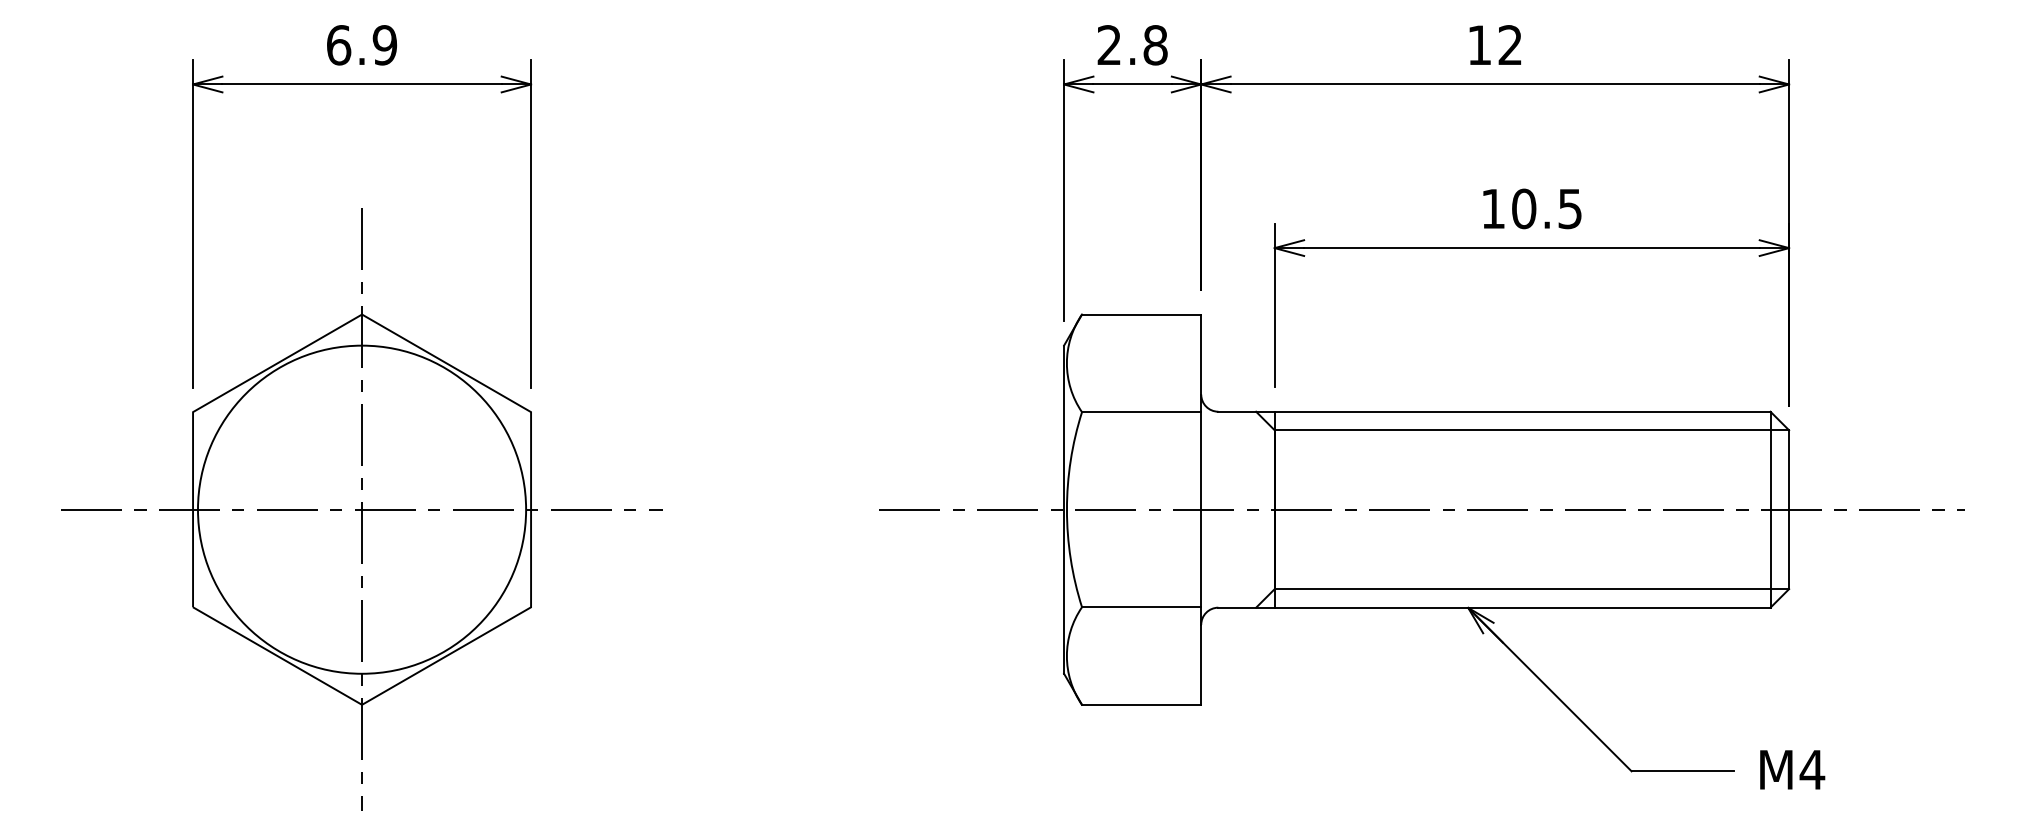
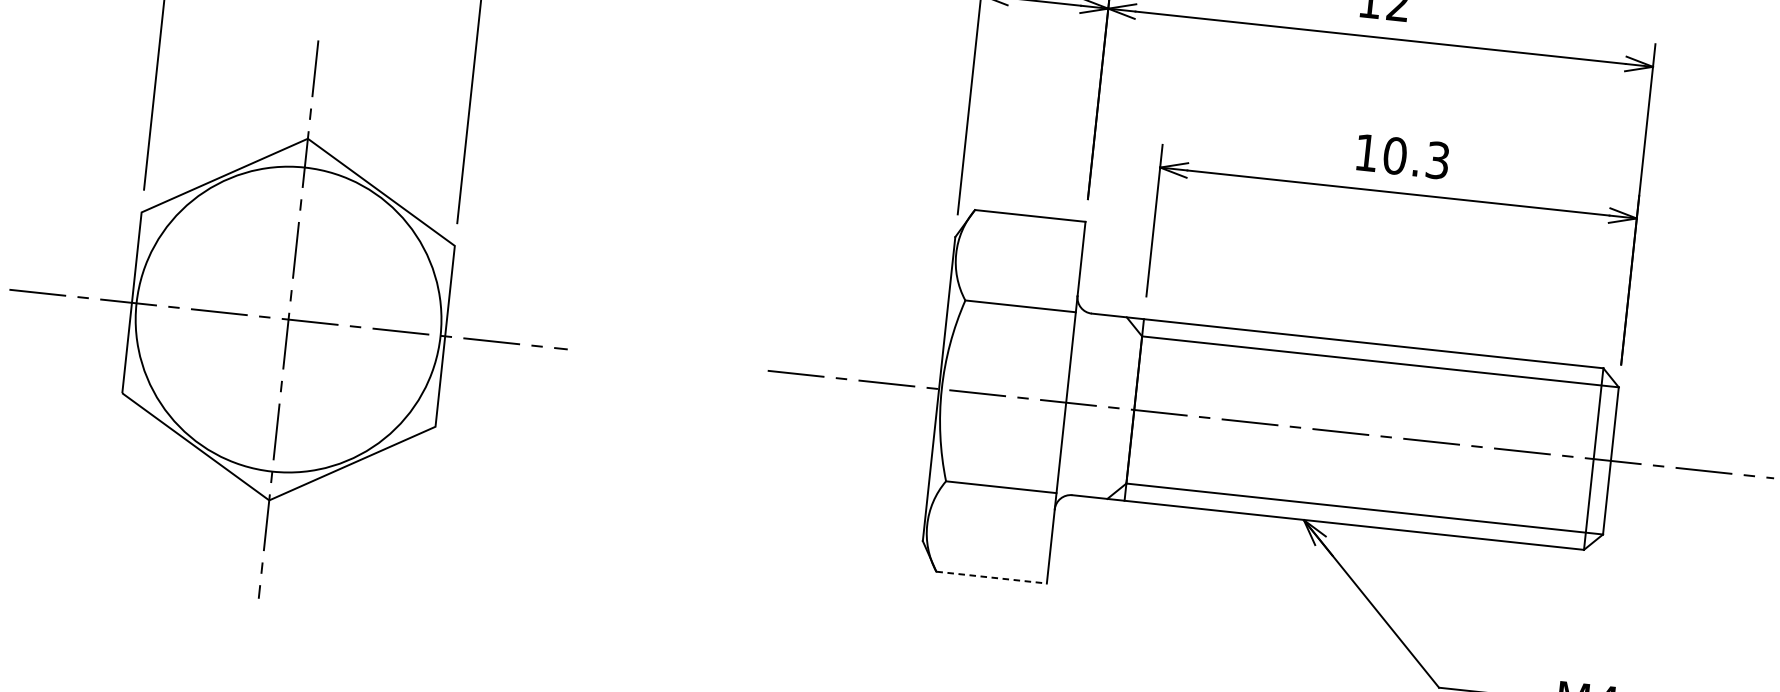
text: (1570, 208) -> (1438, 160), 10.5 -> 10.3
line: (1141, 704) -> (991, 577), solid -> dashed

